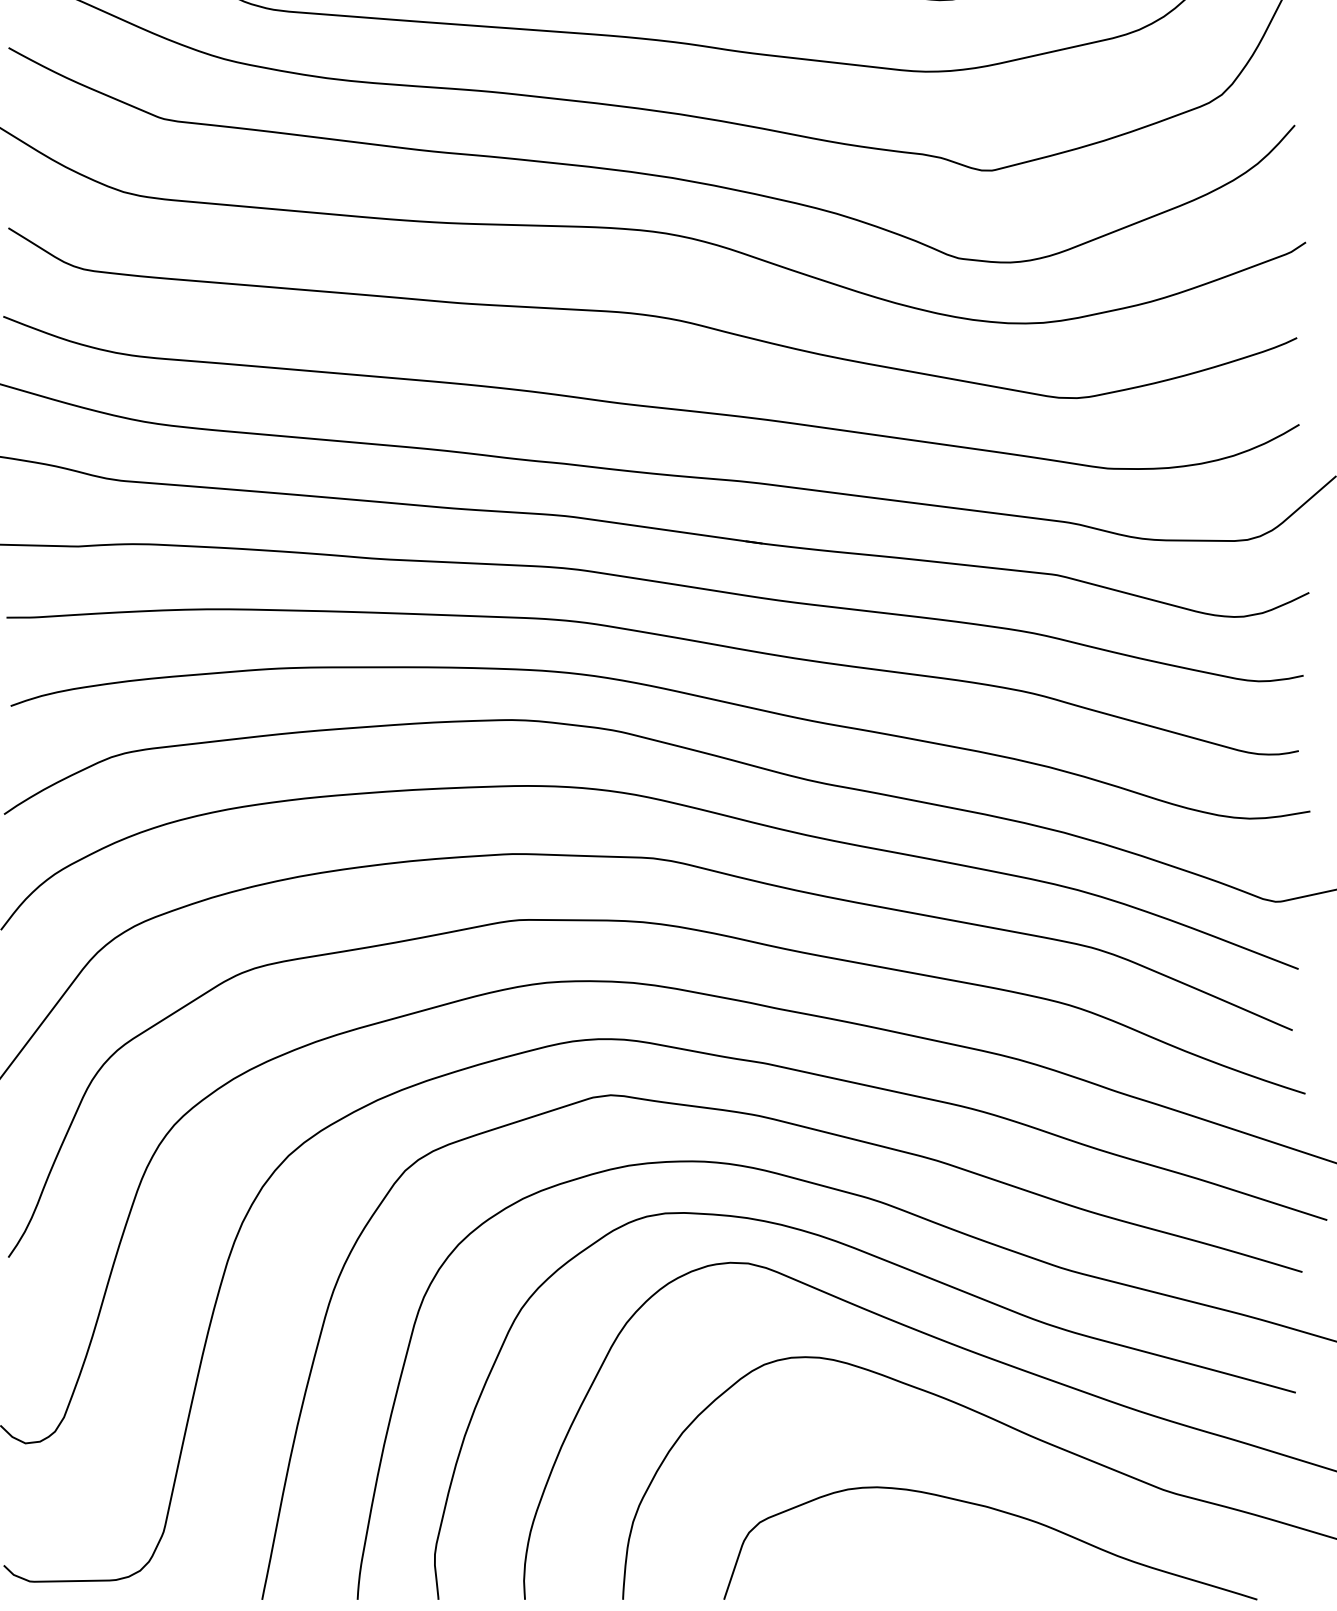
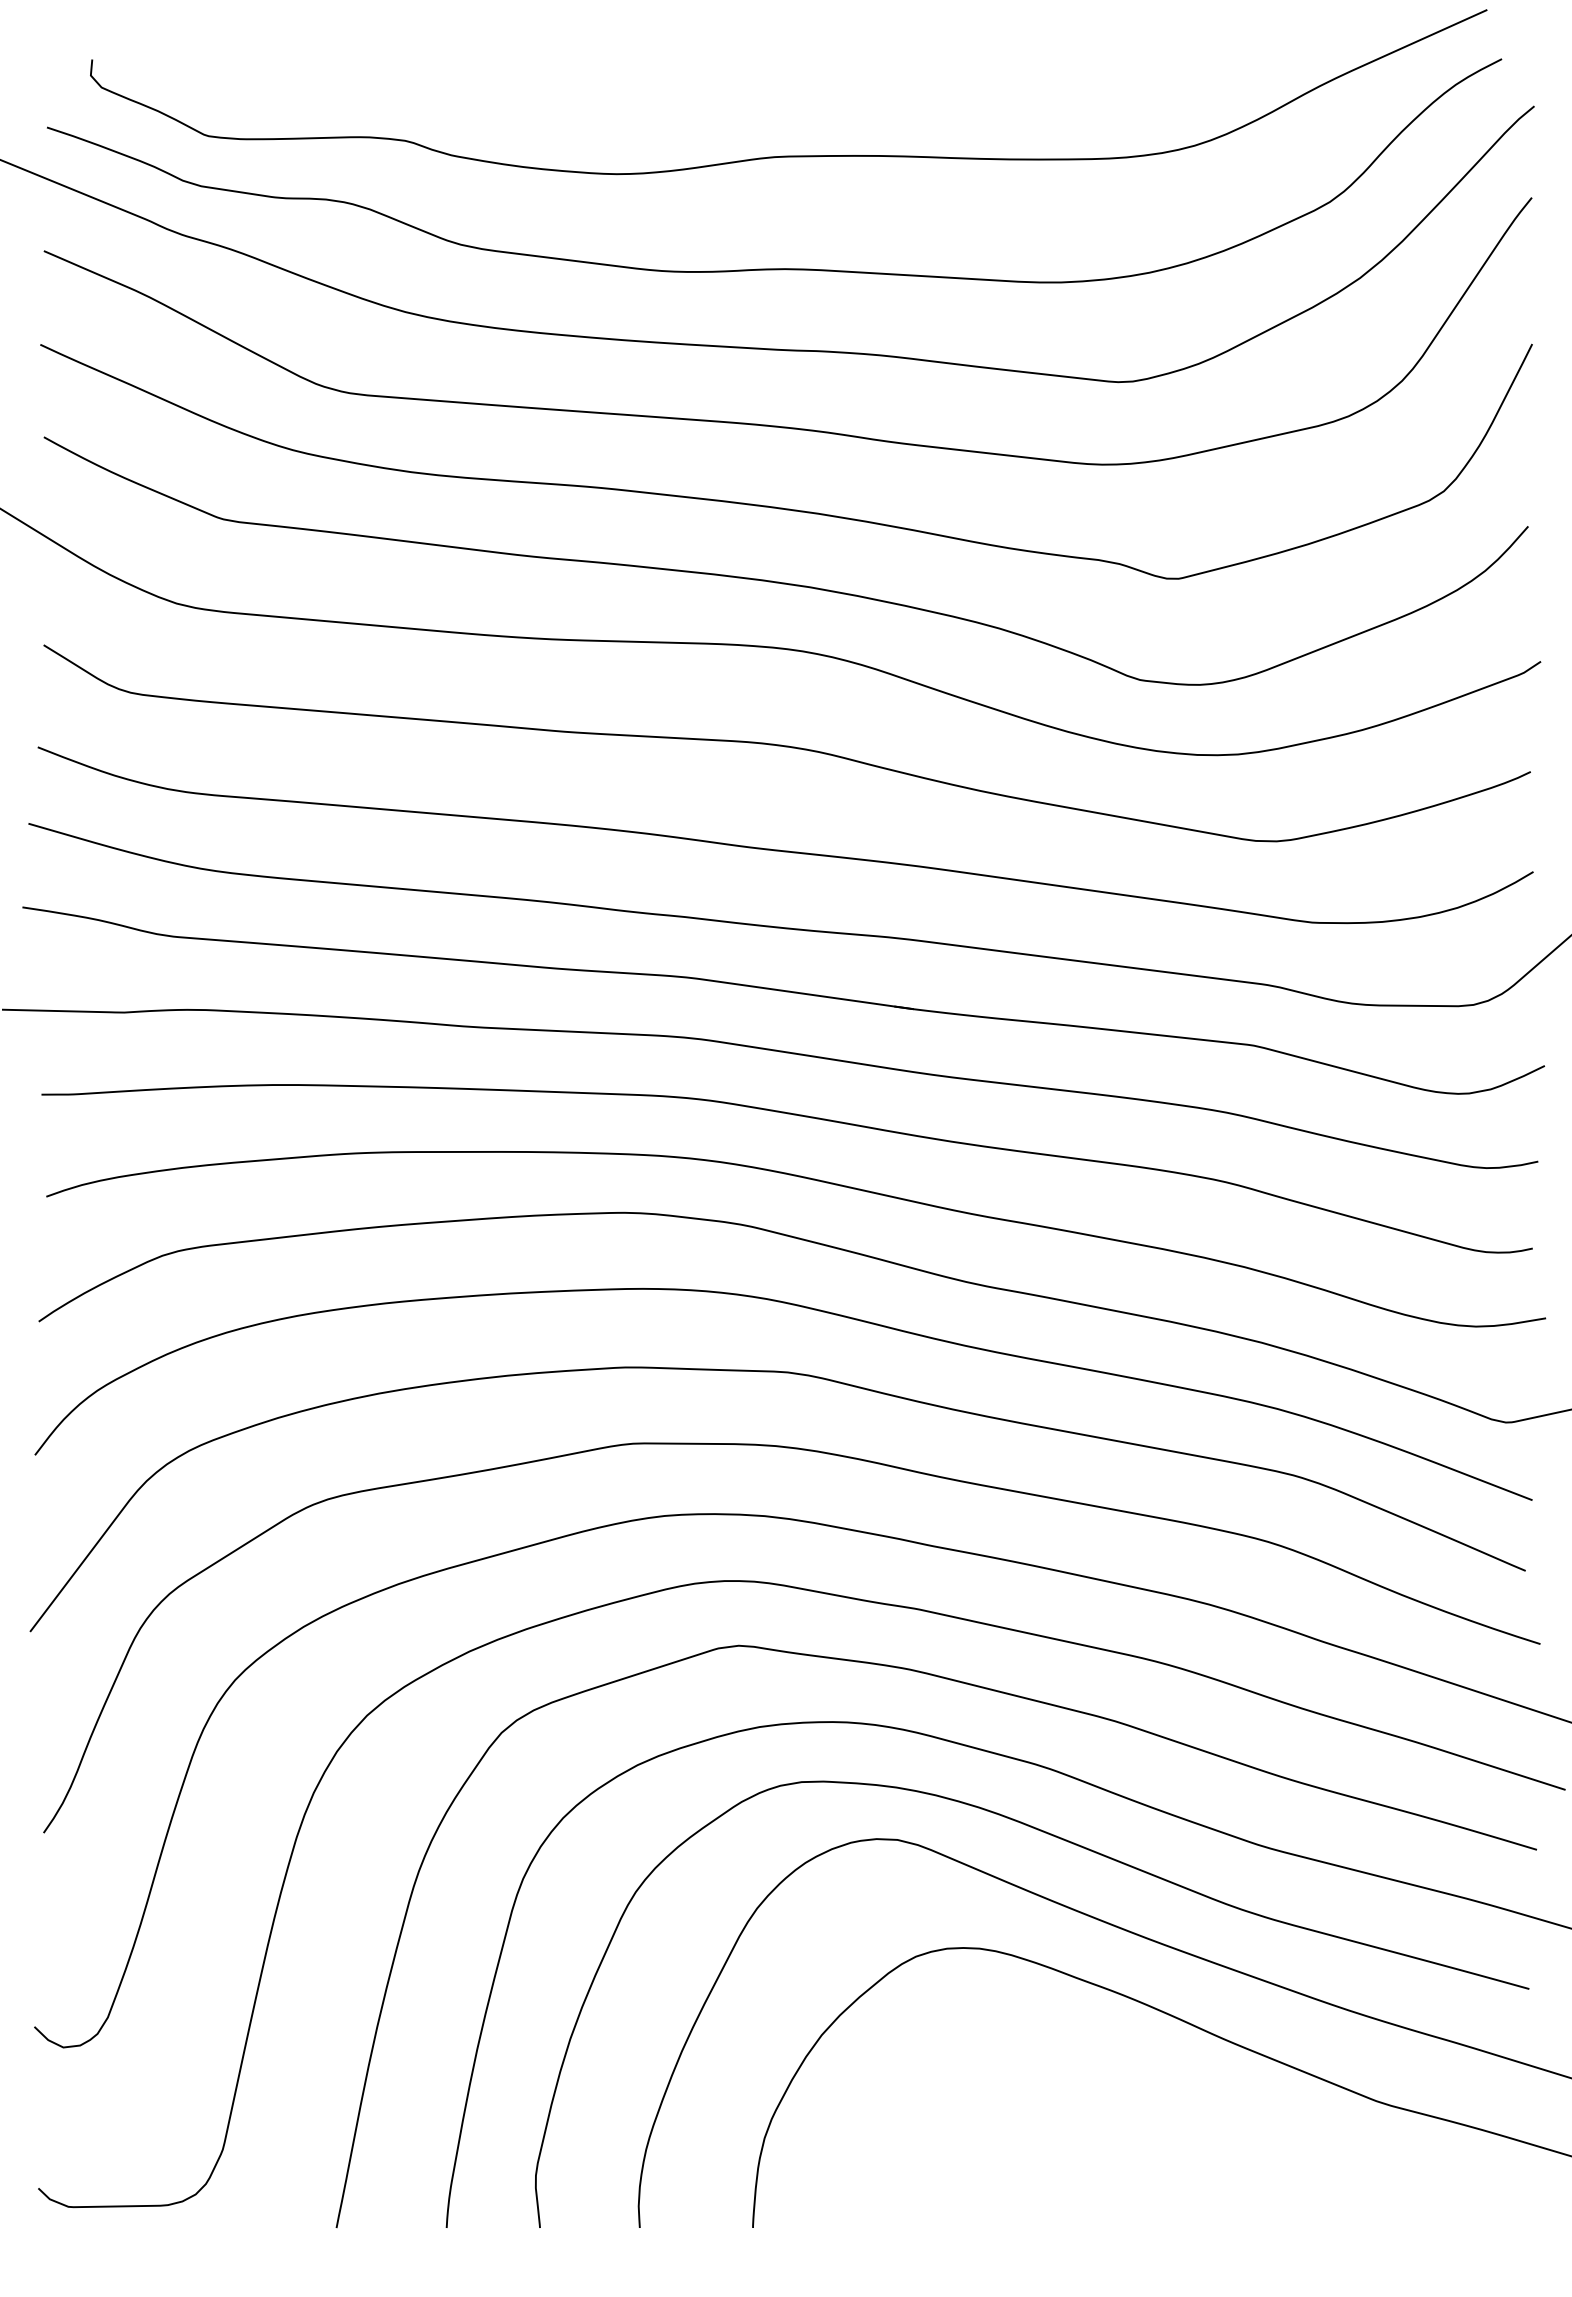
curve: (997, 1510) -> (1184, 2125), removed

